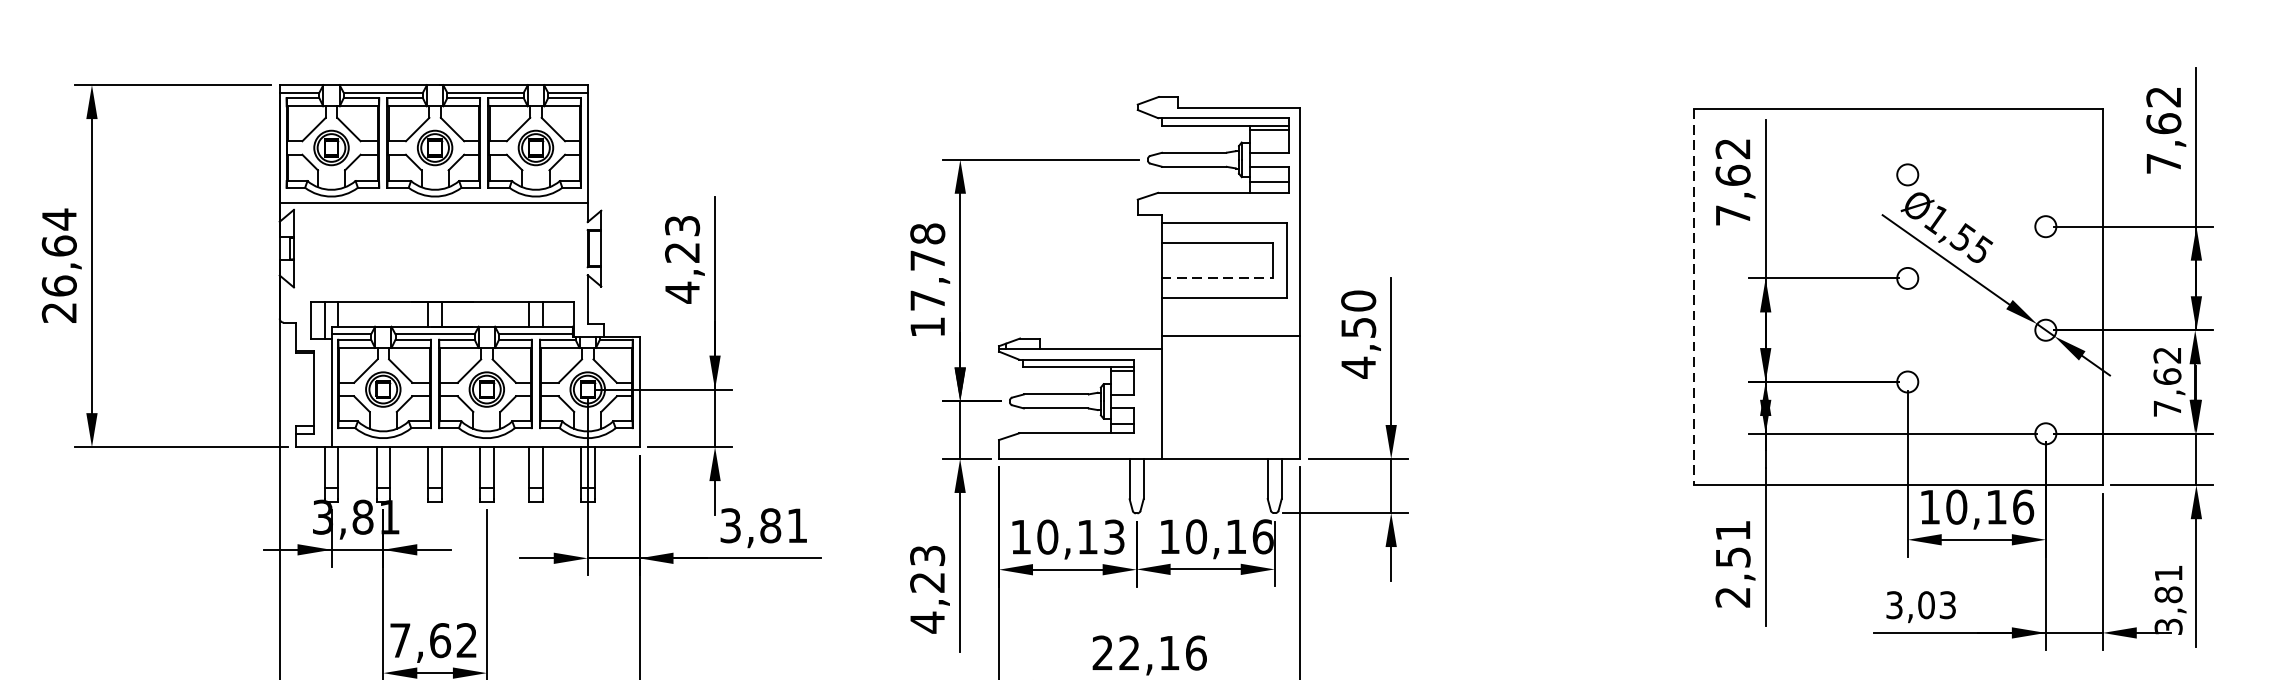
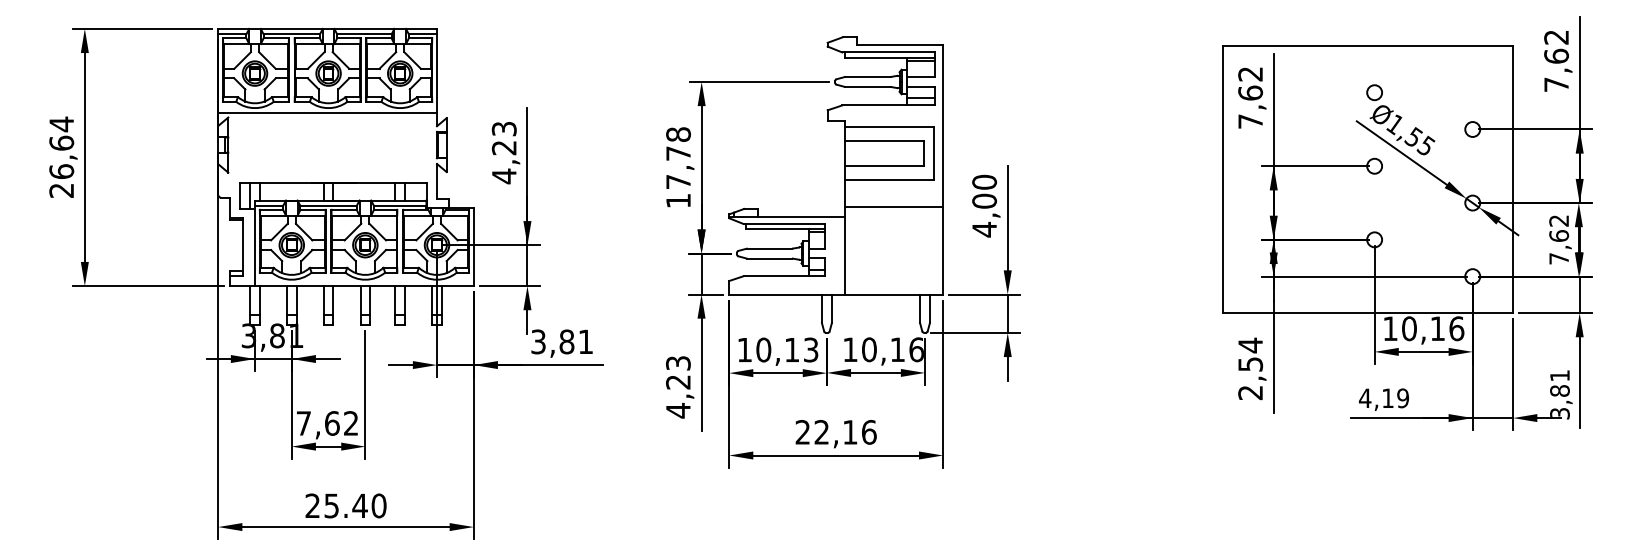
line: (1217, 278) -> (884, 166), dashed -> solid
line: (1693, 297) -> (1222, 179), dashed -> solid
text: (1358, 326) -> (984, 200), 4,50 -> 4,00
text: (1732, 530) -> (1250, 345), 2,51 -> 2,54
text: (1921, 605) -> (1384, 398), 3,03 -> 4,19

